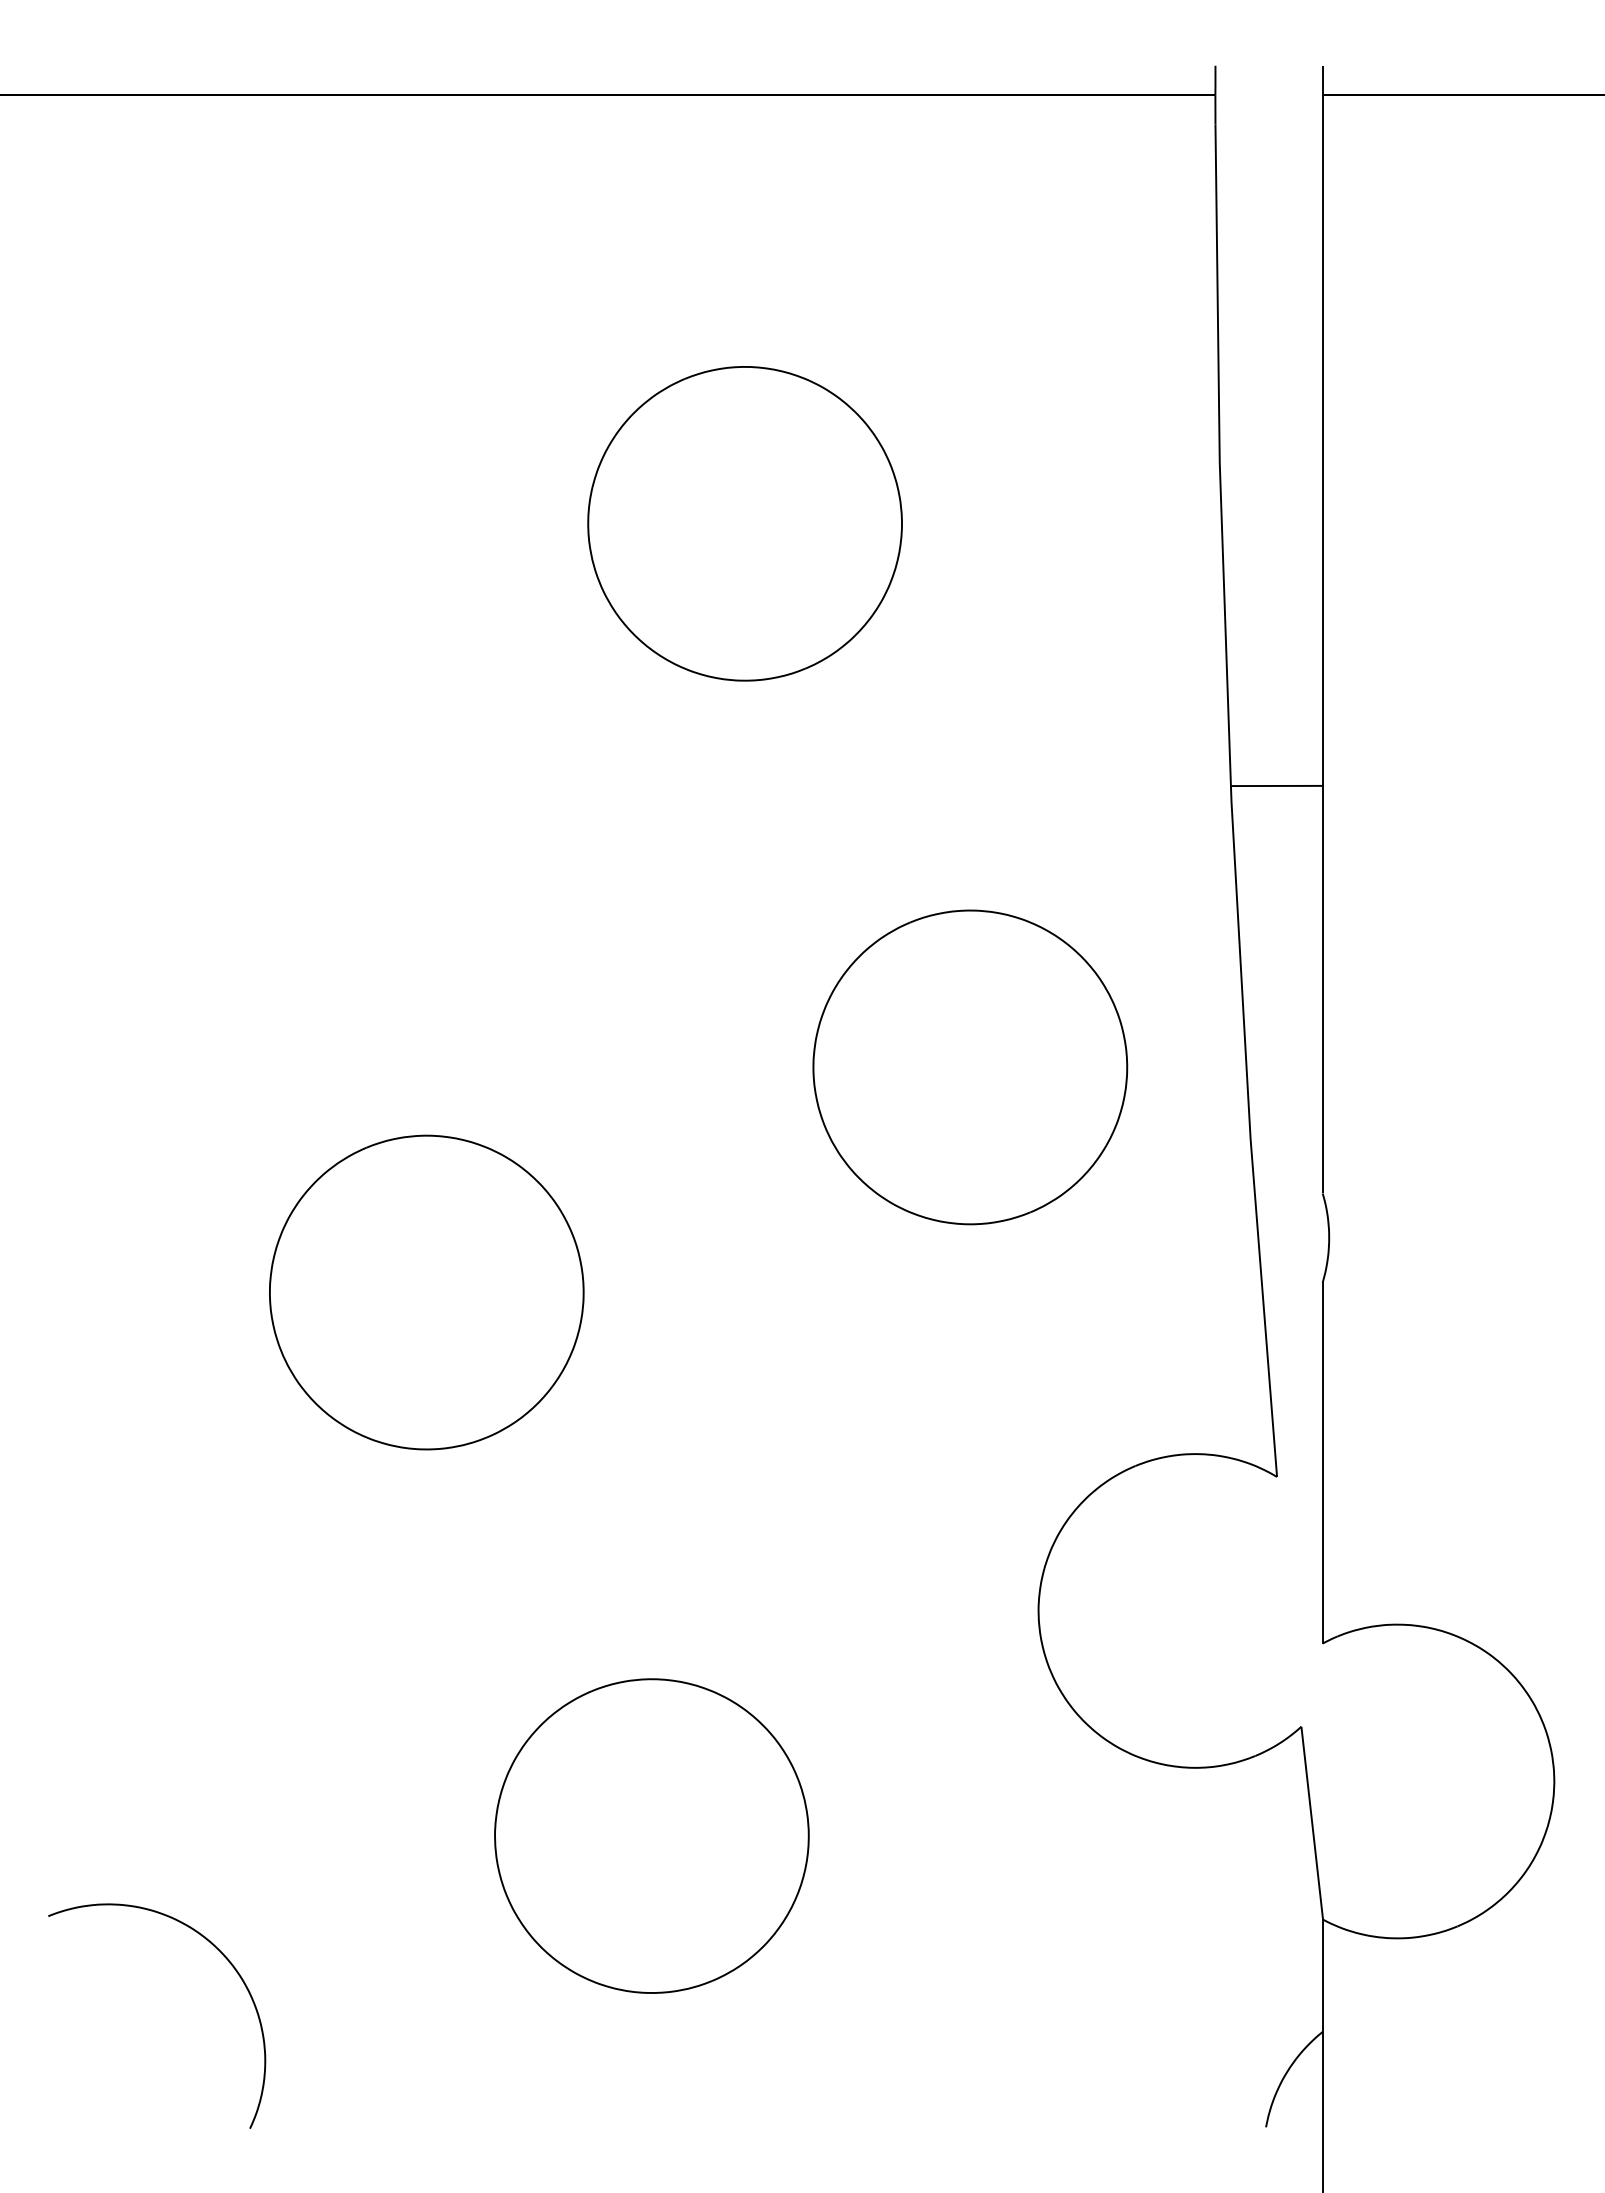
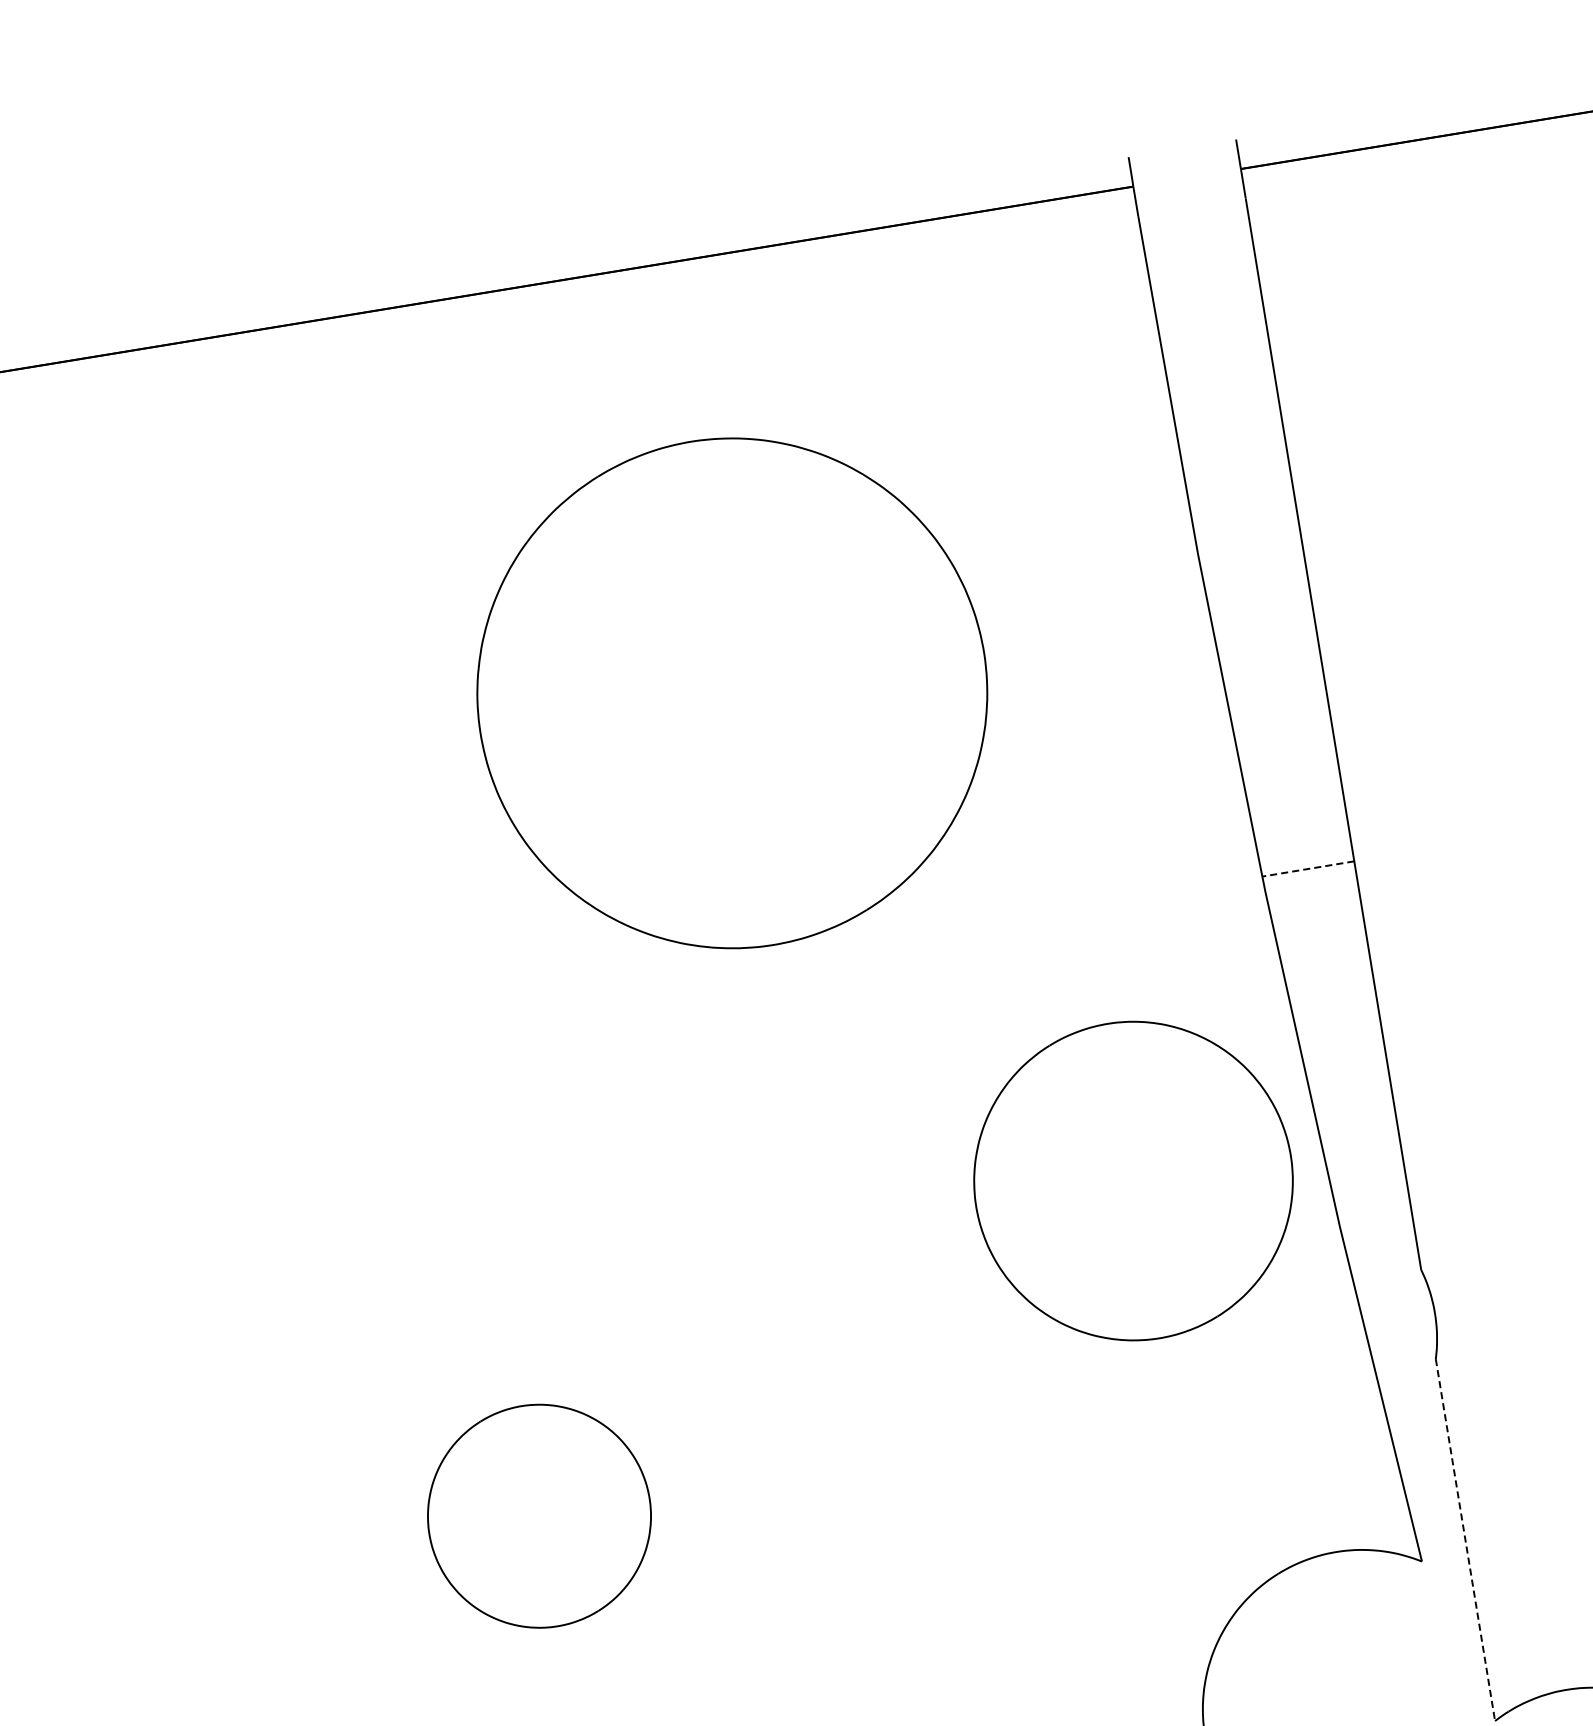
part: (744, 523) -> (731, 693), size x1.6
line: (1276, 785) -> (1307, 868), solid -> dashed
part: (970, 1067) -> (1133, 1181), moved
part: (426, 1292) -> (539, 1516), size x0.7
line: (1322, 1463) -> (1465, 1540), solid -> dashed

